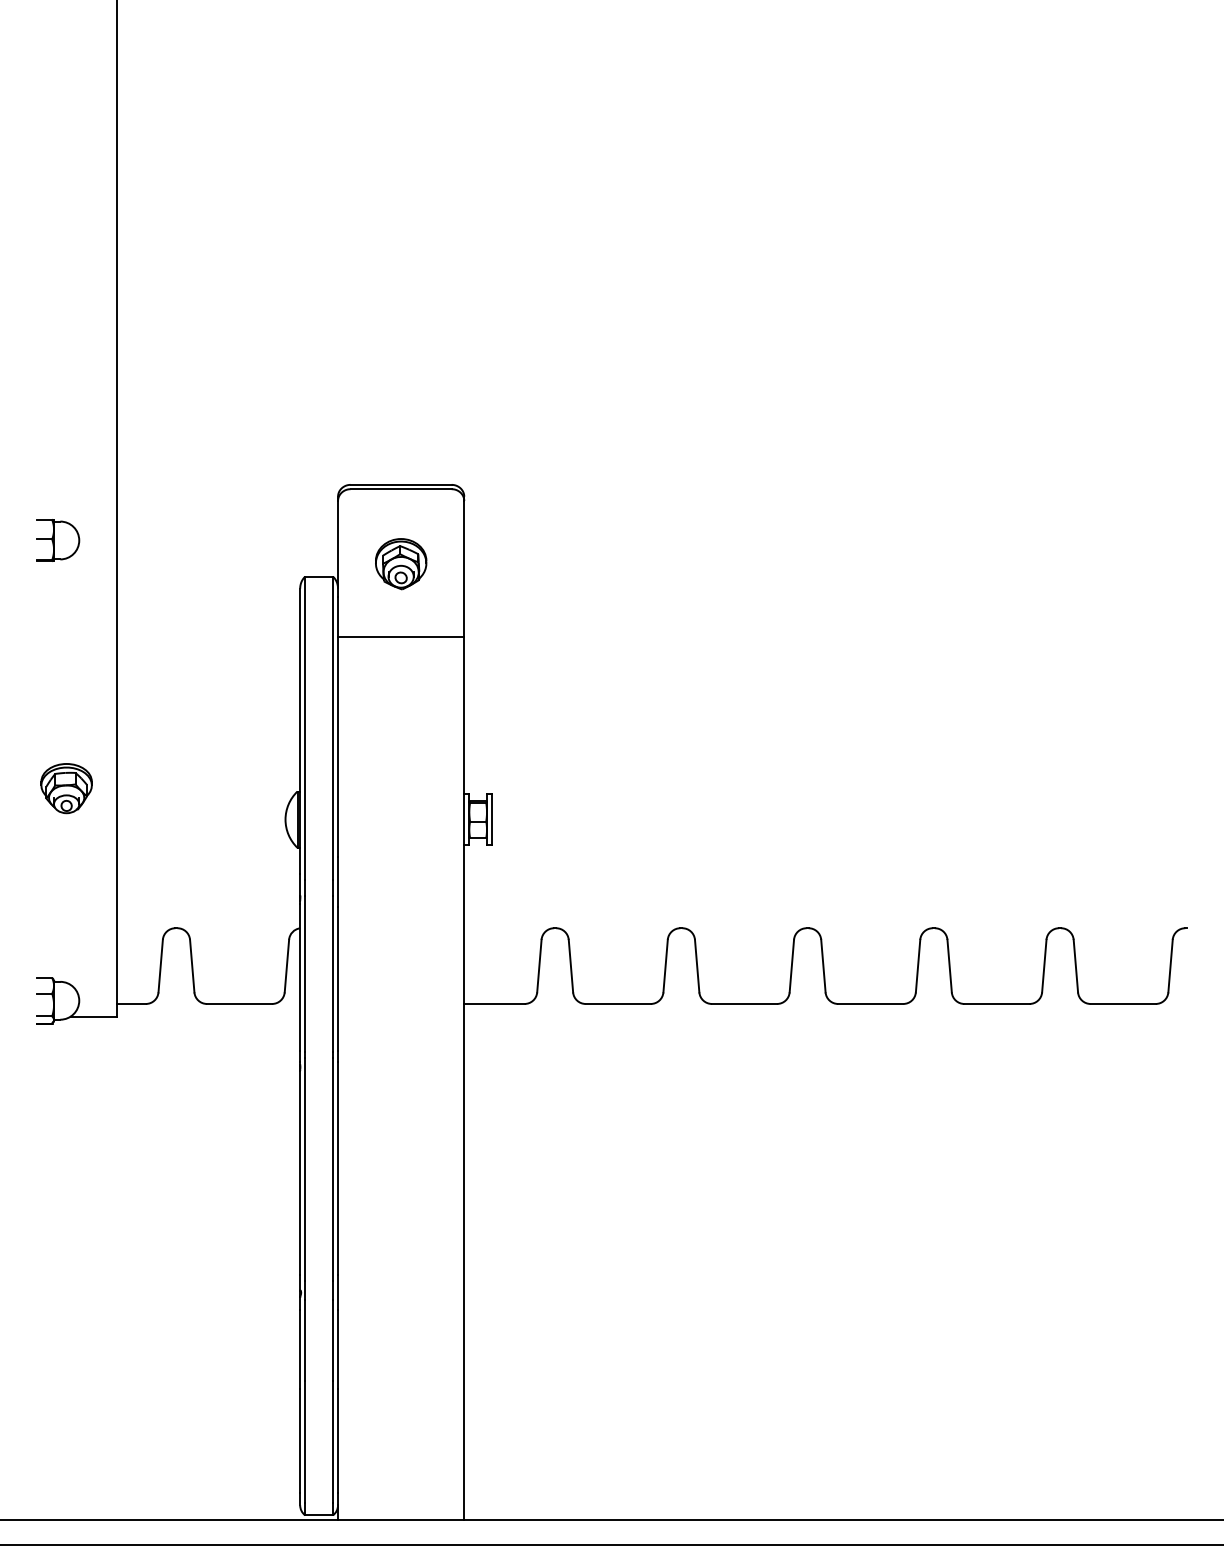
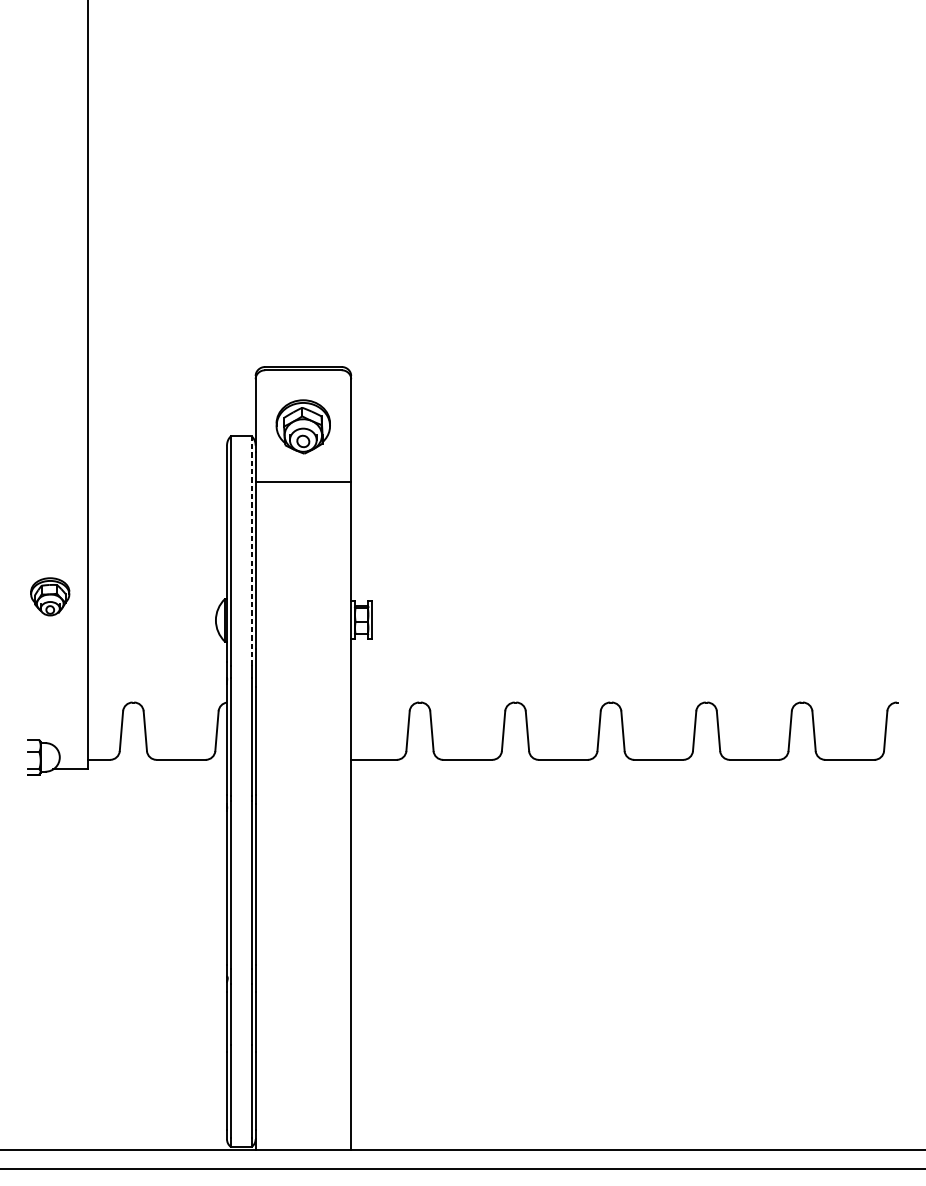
part: (58, 540) -> (44, 409), removed
part: (401, 564) -> (303, 427), size x1.4
line: (332, 727) -> (251, 550), solid -> dashed

